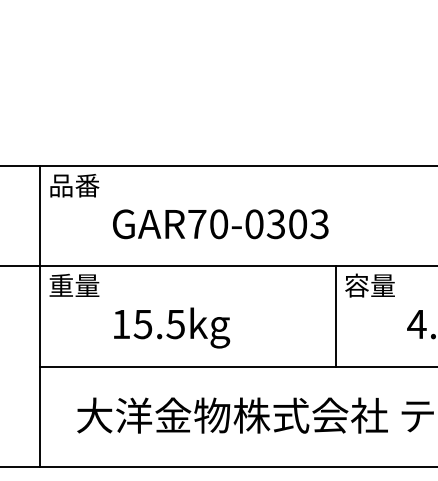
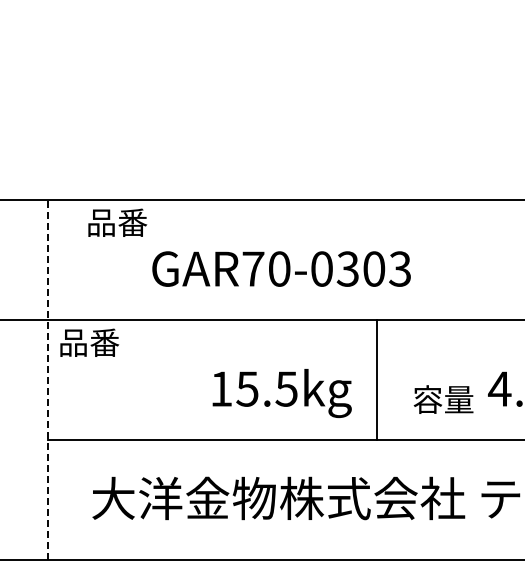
text: (74, 185) -> (117, 222), moved
text: (220, 223) -> (281, 268), moved
text: (74, 285) -> (89, 342), 重量 -> 品番
text: (369, 285) -> (443, 399), moved
line: (39, 316) -> (47, 379), solid -> dashed
line: (335, 316) -> (377, 379), moved
text: (171, 328) -> (281, 393), moved

